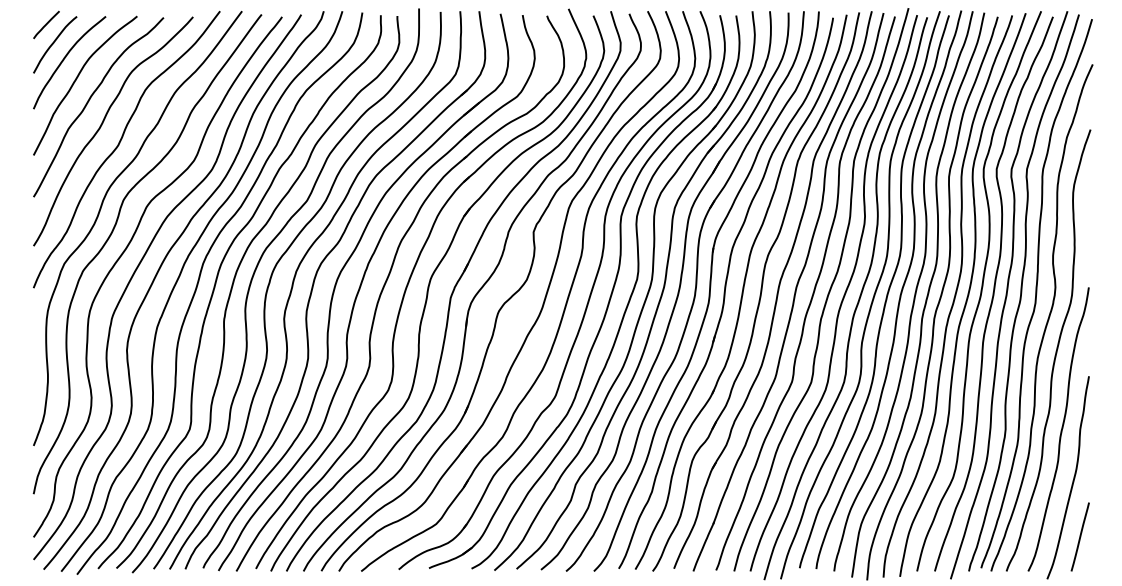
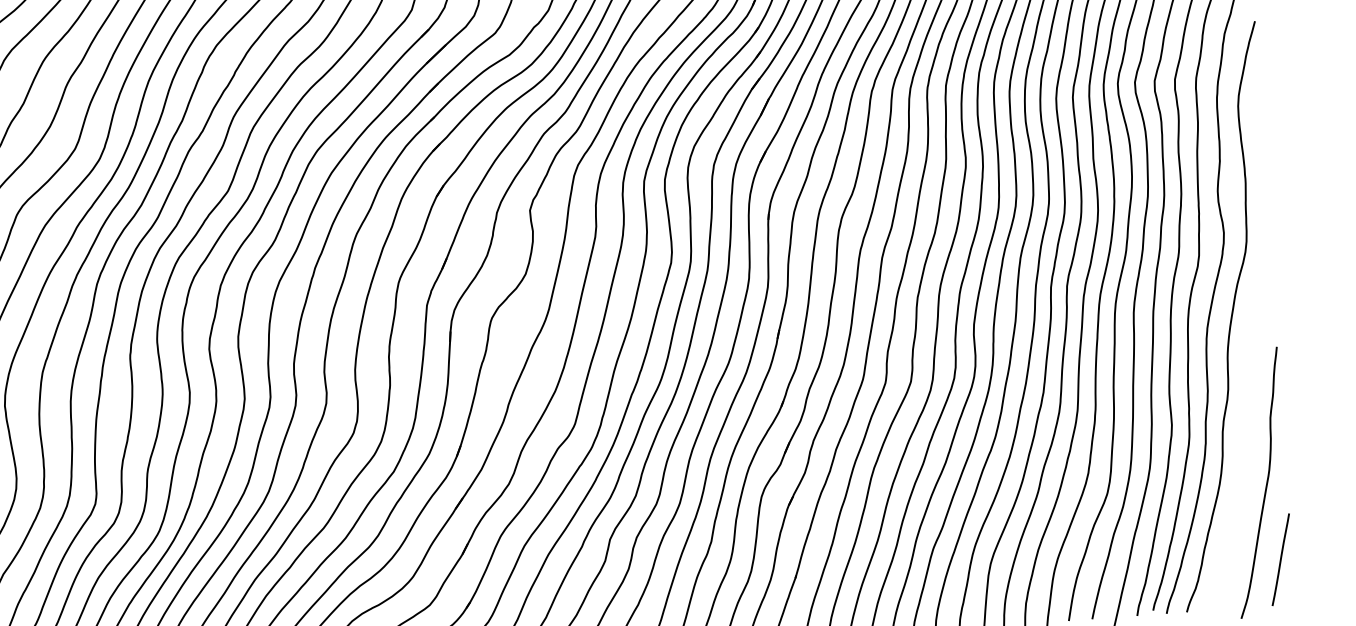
curve: (1060, 430) -> (1244, 421), removed

